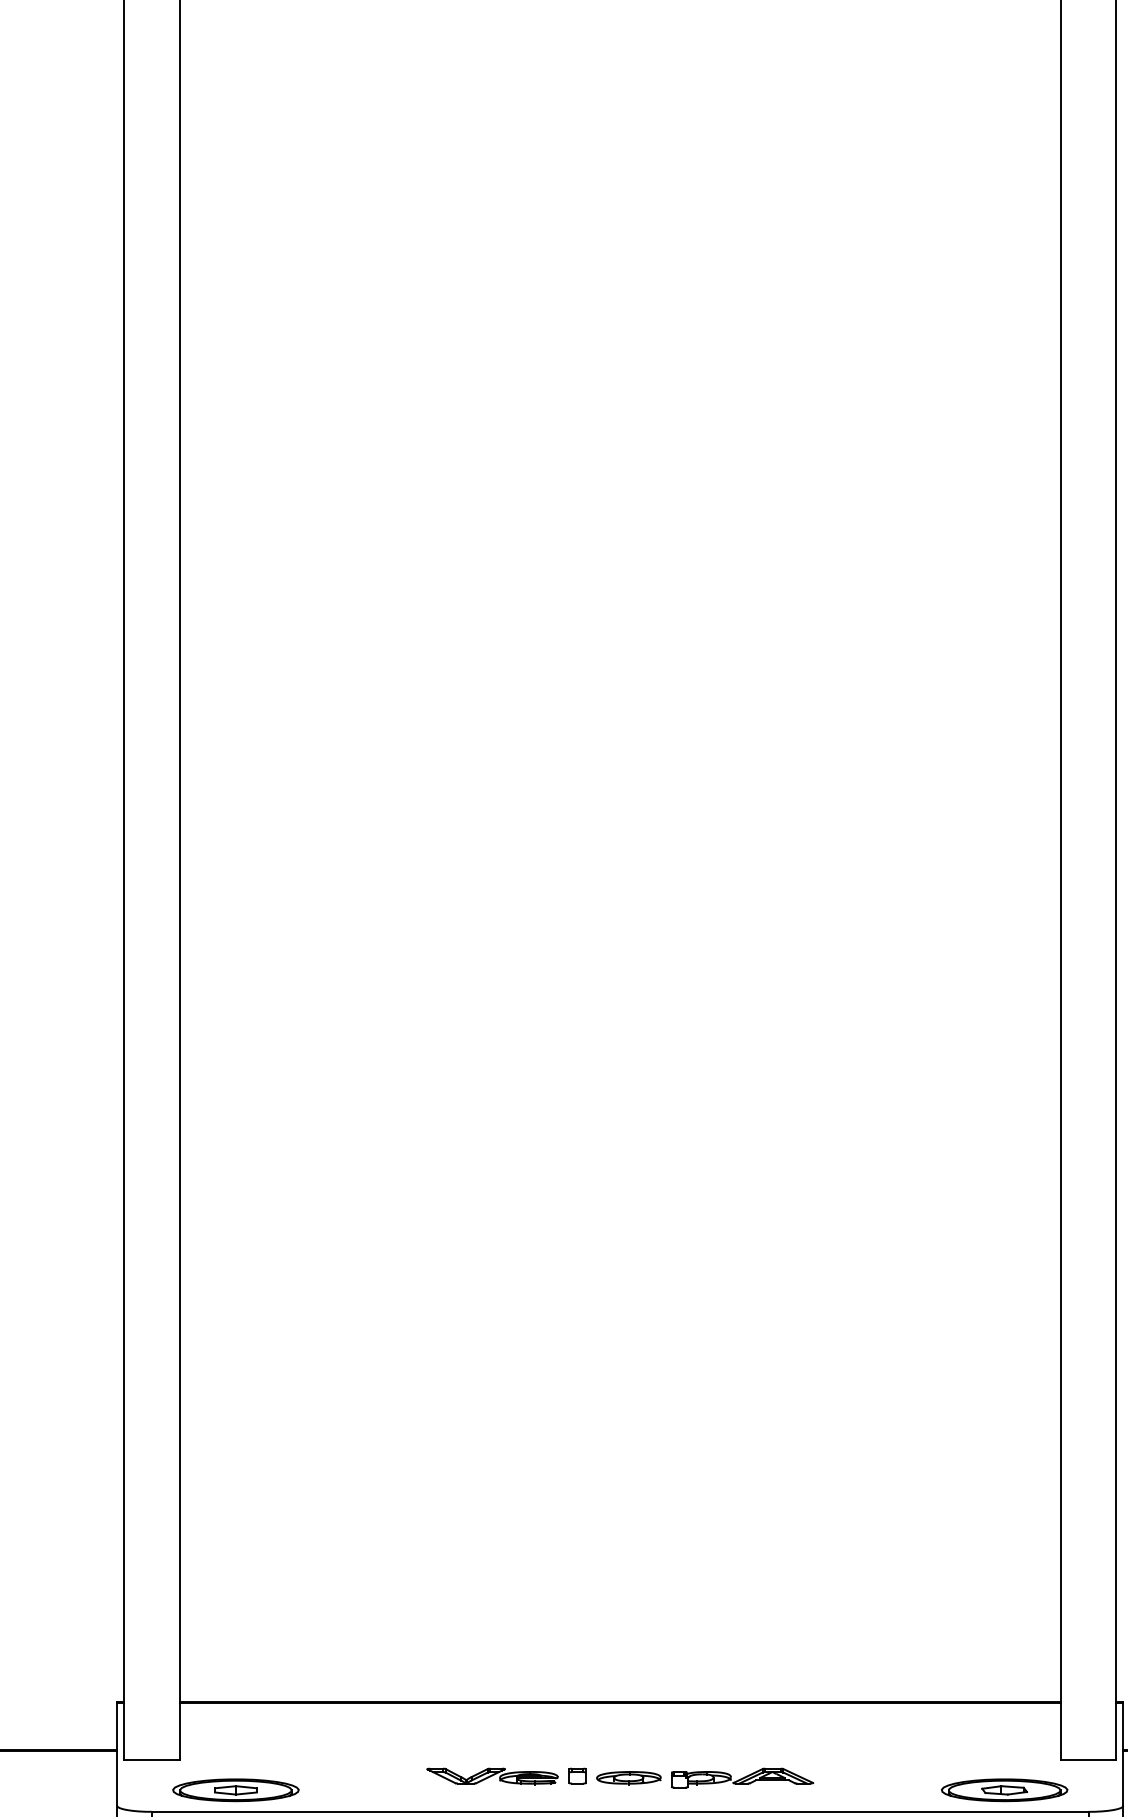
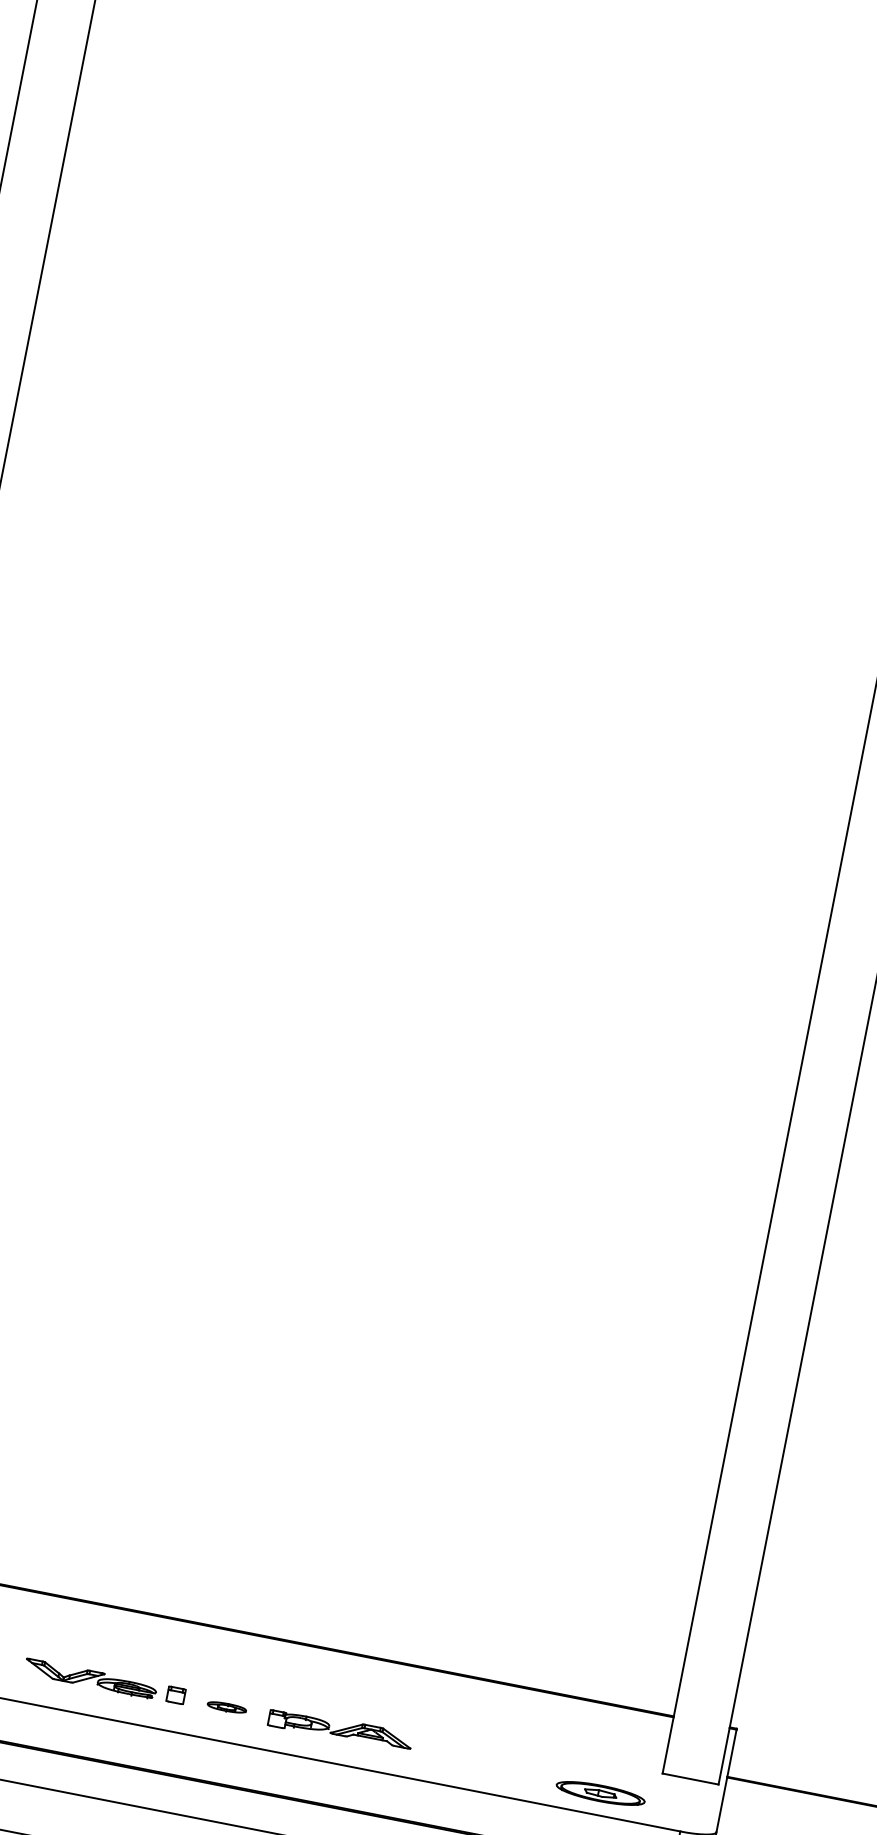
part: (628, 1778) -> (226, 1707), size x0.6
part: (1004, 1790) -> (600, 1793), size x0.7

